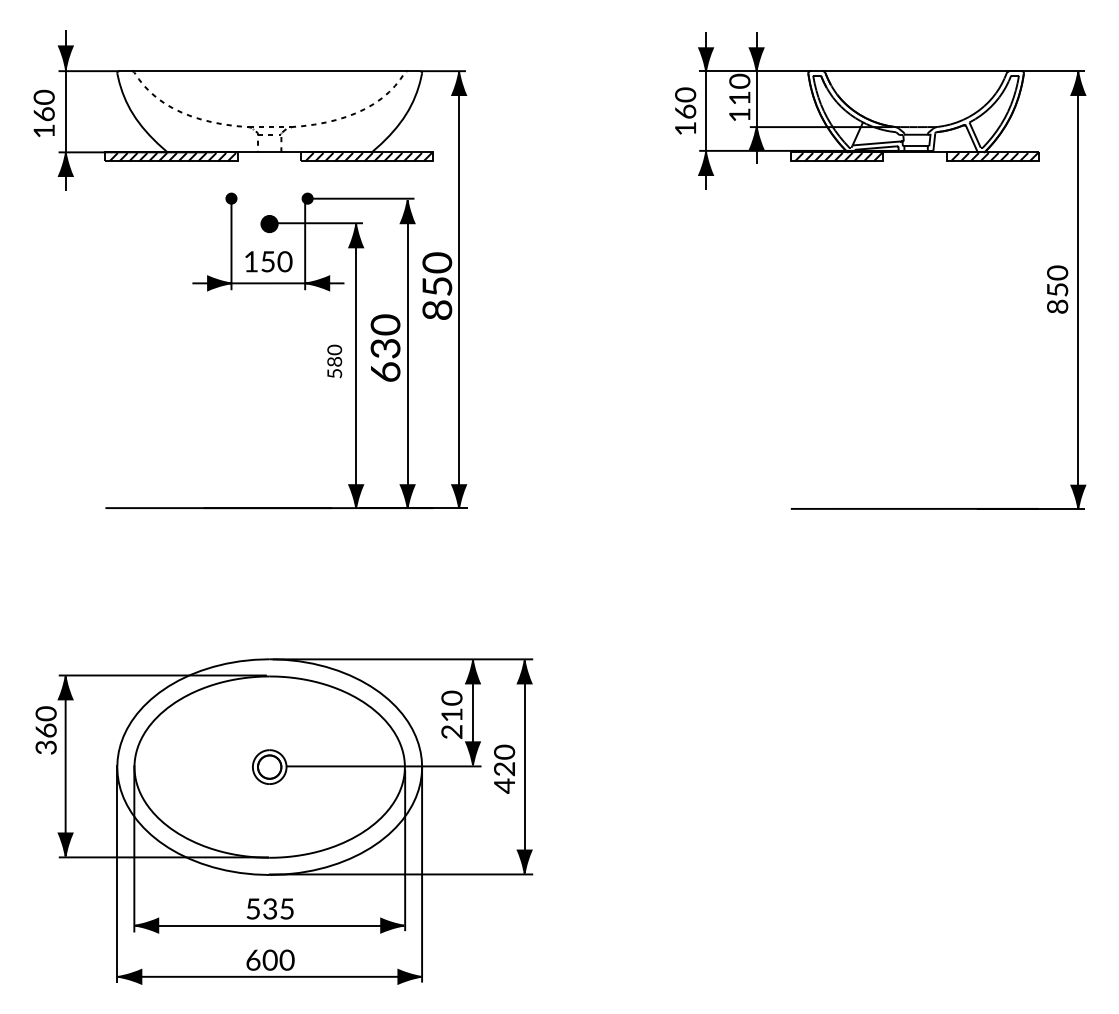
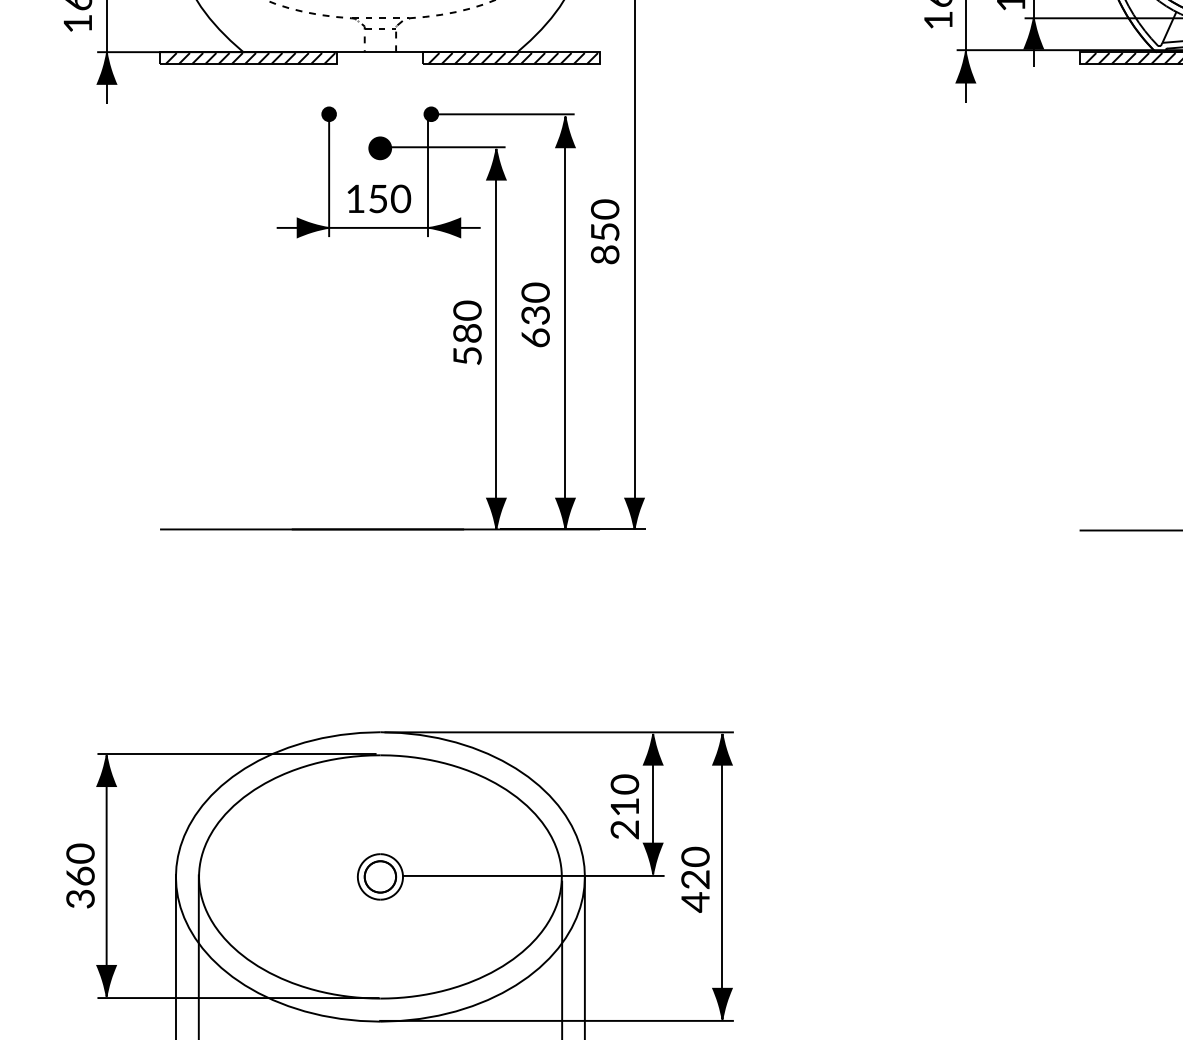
part: (436, 286) -> (604, 232), size x0.71
part: (384, 348) -> (534, 315), size x0.71
part: (334, 361) -> (467, 332), size x1.43
part: (45, 730) -> (79, 876), moved

